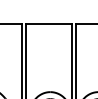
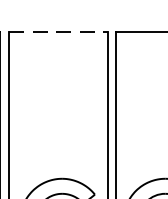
line: (48, 24) -> (58, 33), solid -> dashed

